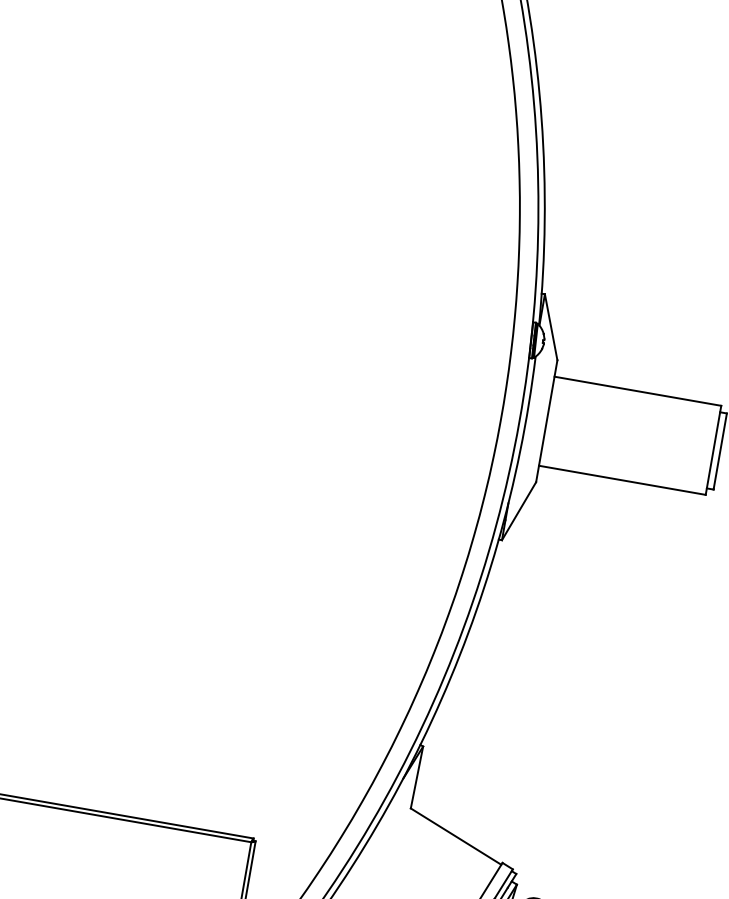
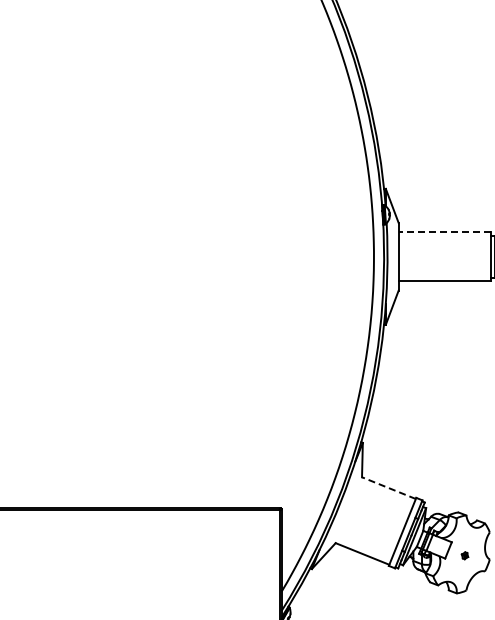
line: (637, 391) -> (444, 232), solid -> dashed
line: (455, 835) -> (388, 487), solid -> dashed

